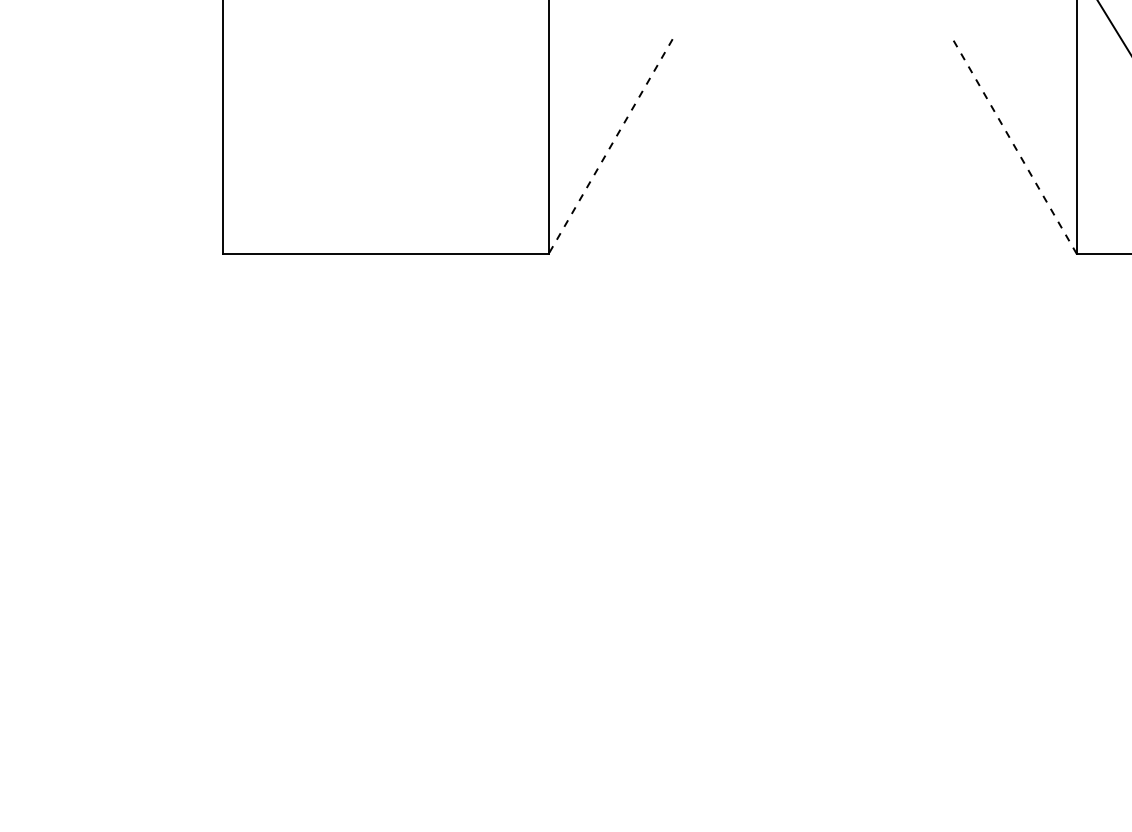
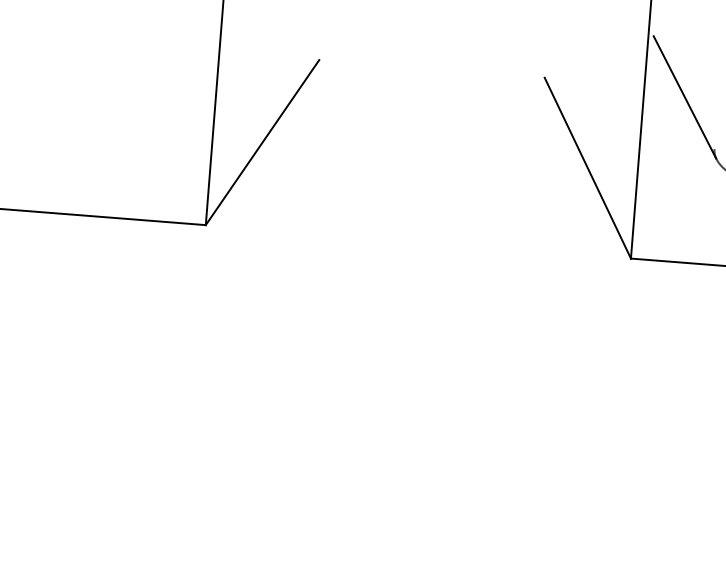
line: (1014, 146) -> (587, 168), dashed -> solid
line: (610, 147) -> (262, 143), dashed -> solid

